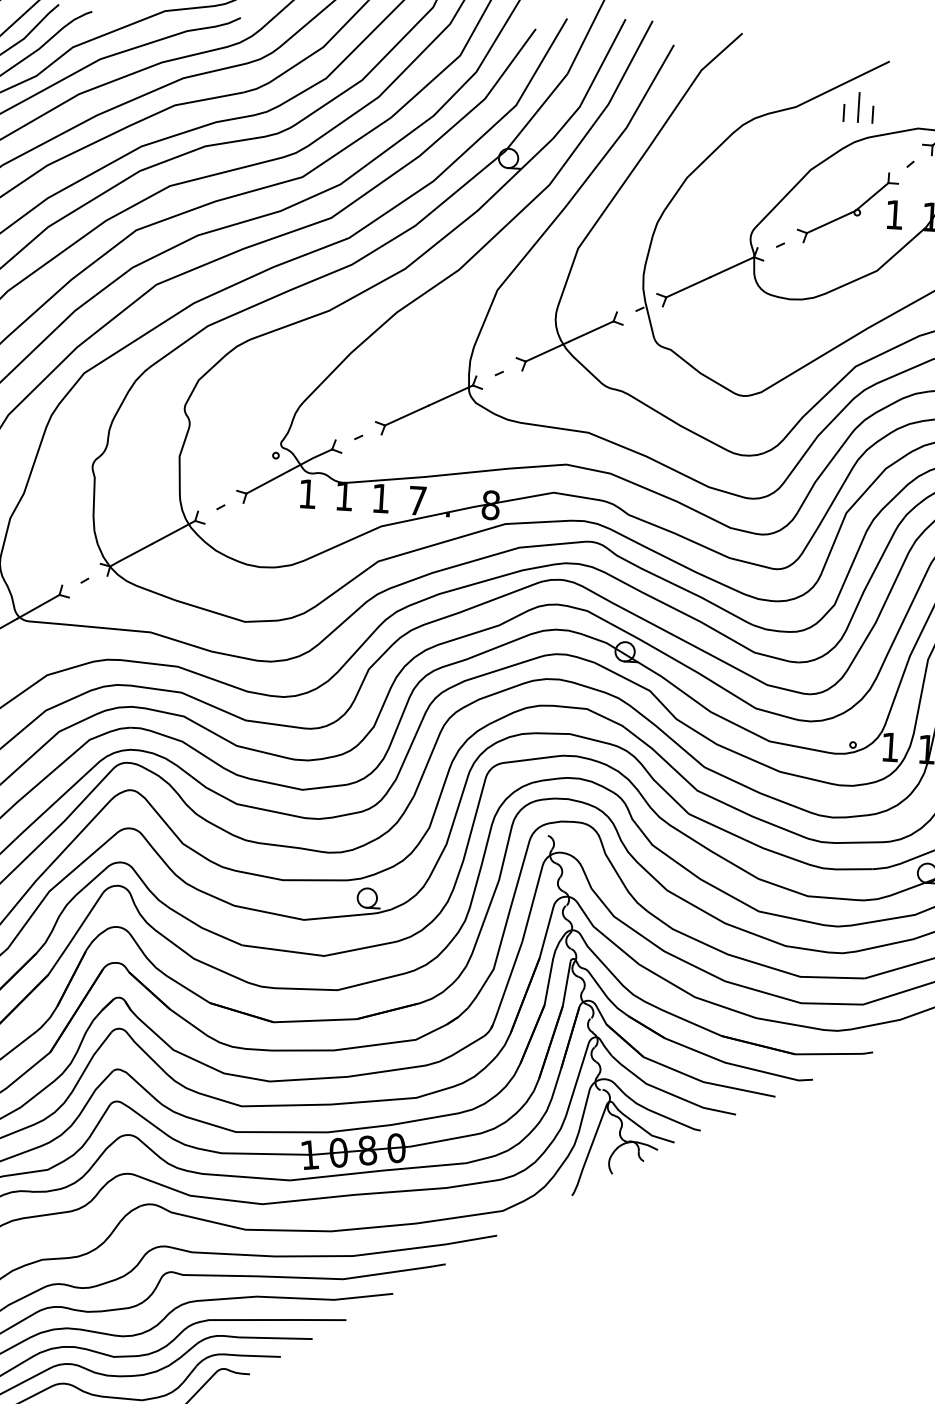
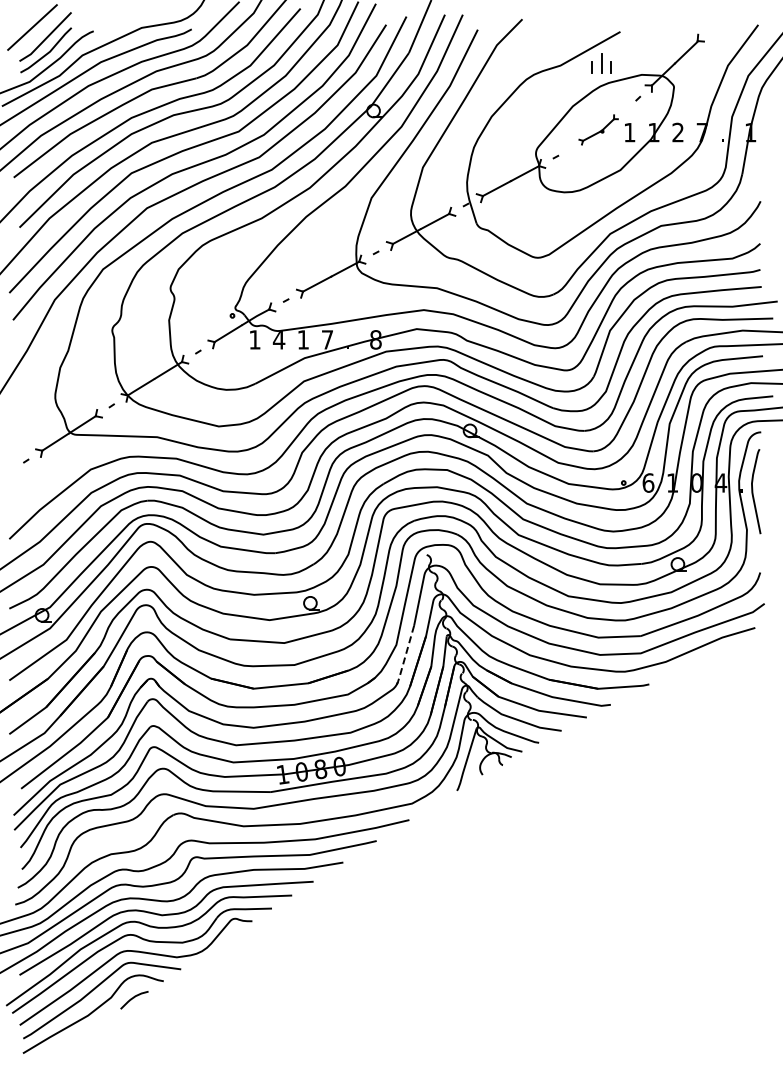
part: (847, 207) -> (598, 129), size x0.6
text: (343, 497) -> (278, 340), 1 -> 4
text: (890, 746) -> (648, 482), 1 -> 6
line: (506, 987) -> (405, 656), solid -> dashed

